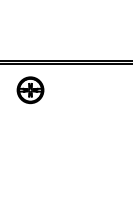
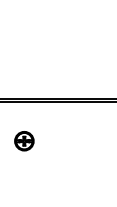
part: (30, 90) -> (24, 141), moved

